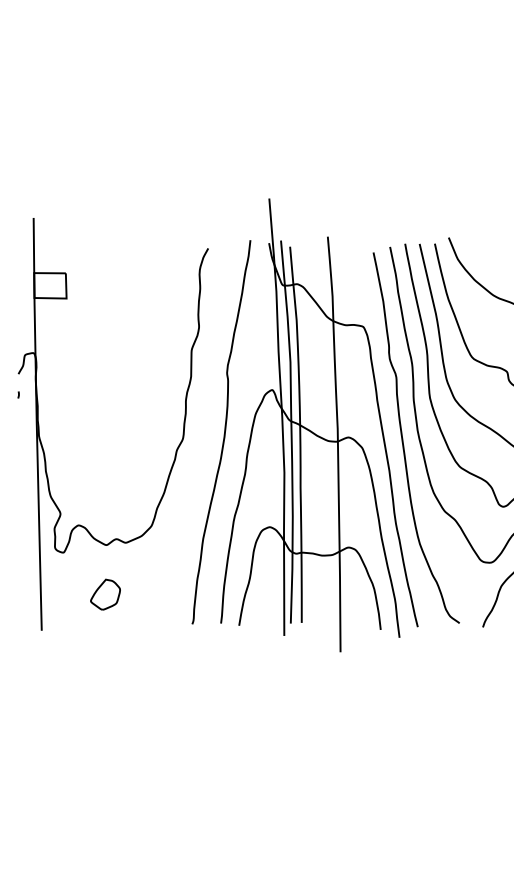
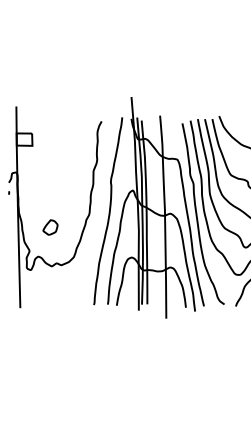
part: (105, 594) -> (50, 227), moved

